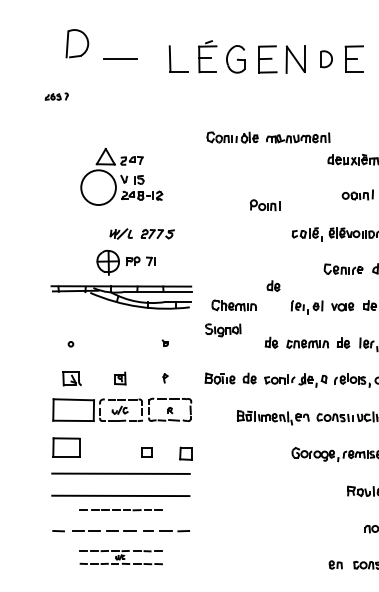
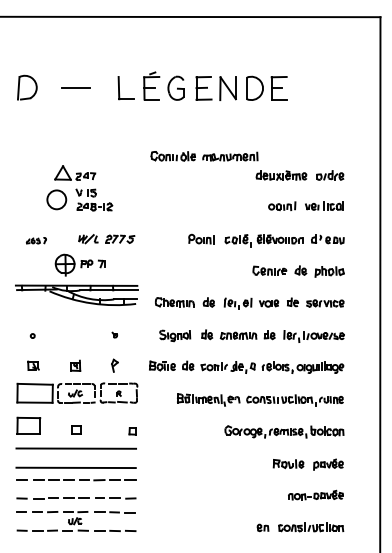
part: (68, 43) -> (19, 87), moved
part: (325, 58) -> (254, 87), size x1.67
part: (56, 96) -> (36, 240), moved
circle: (98, 187) -> (56, 199), size x0.62
part: (265, 204) -> (201, 238), moved
part: (141, 234) -> (106, 239), moved
part: (273, 286) -> (208, 302), moved
part: (223, 329) -> (175, 335), moved
part: (71, 378) -> (33, 365), size x0.71
part: (164, 378) -> (114, 365), size x1.67
part: (146, 451) -> (76, 429), moved
part: (185, 454) -> (132, 431), size x0.62
part: (121, 510) -> (76, 480), size x1.67
part: (121, 557) -> (76, 521), size x1.67

